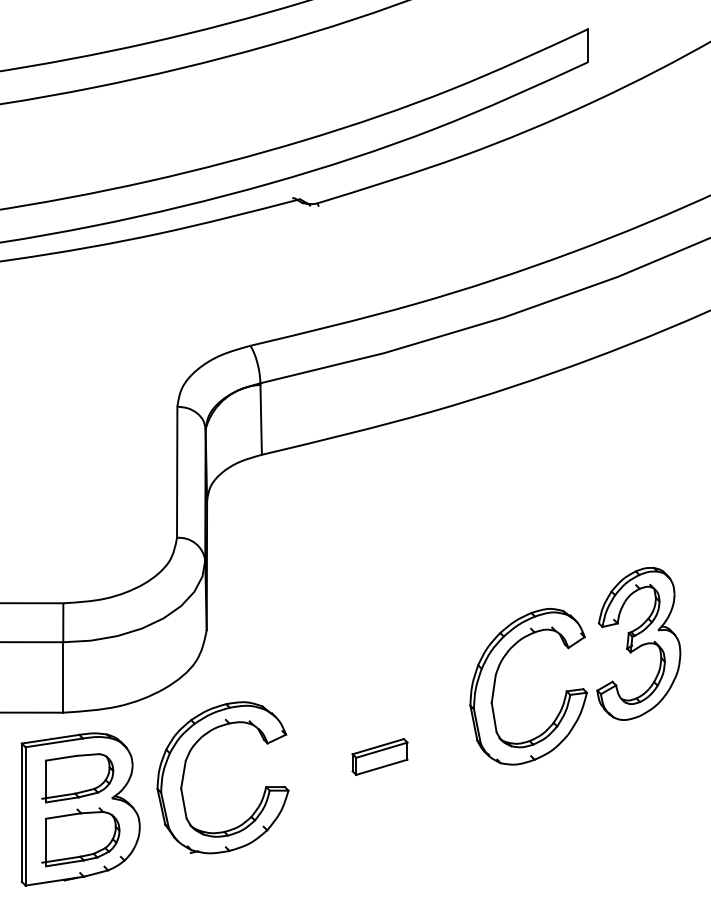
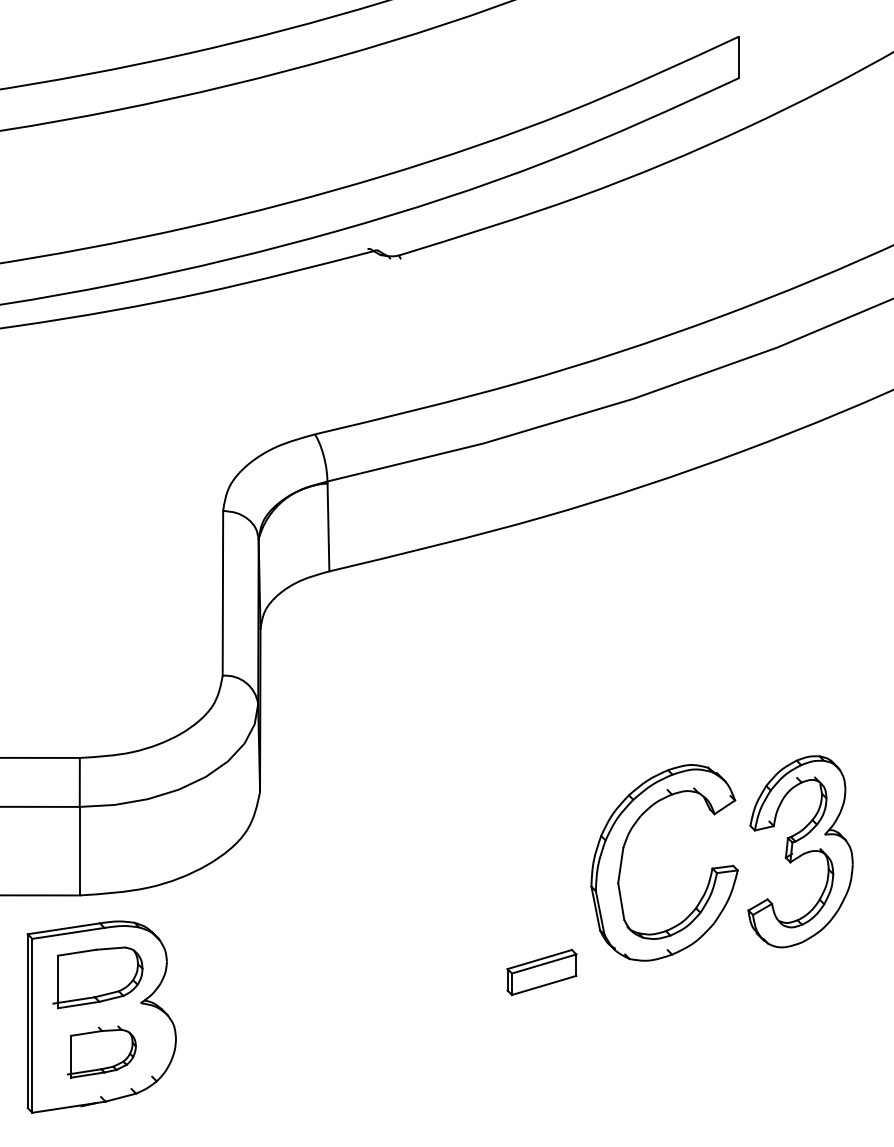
part: (638, 643) -> (800, 851), moved
part: (379, 756) -> (541, 971), moved
part: (185, 770) -> (233, 968), removed
part: (80, 837) -> (101, 1052), size x0.7

